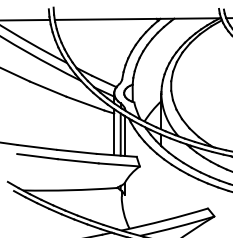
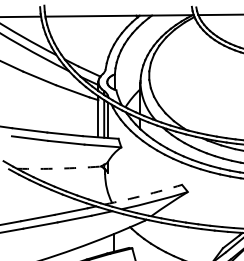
arc: (70, 190) -> (59, 168), solid -> dashed
arc: (164, 220) -> (143, 195), solid -> dashed

